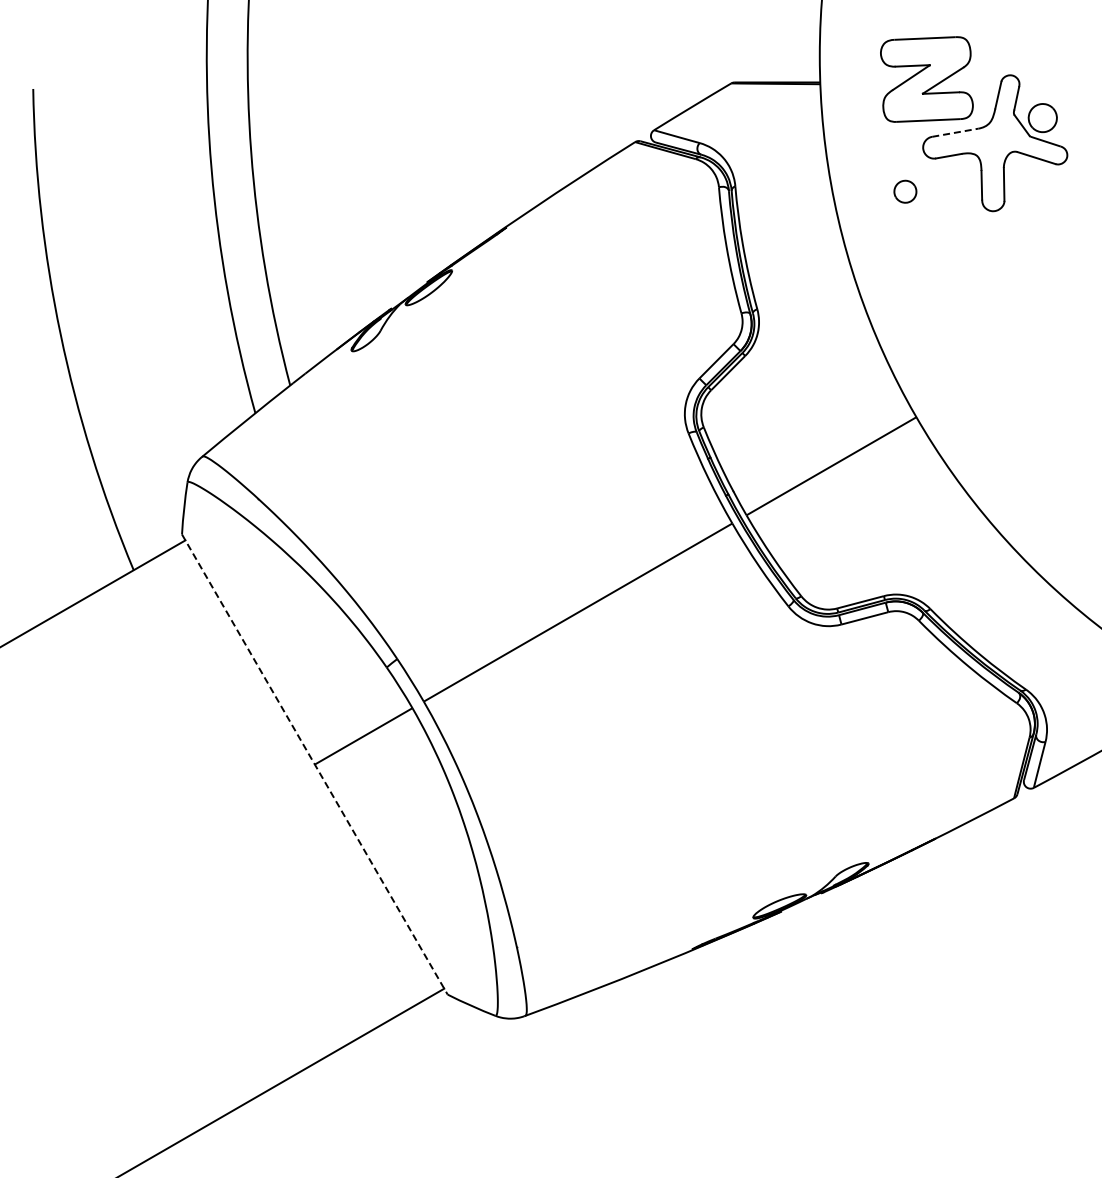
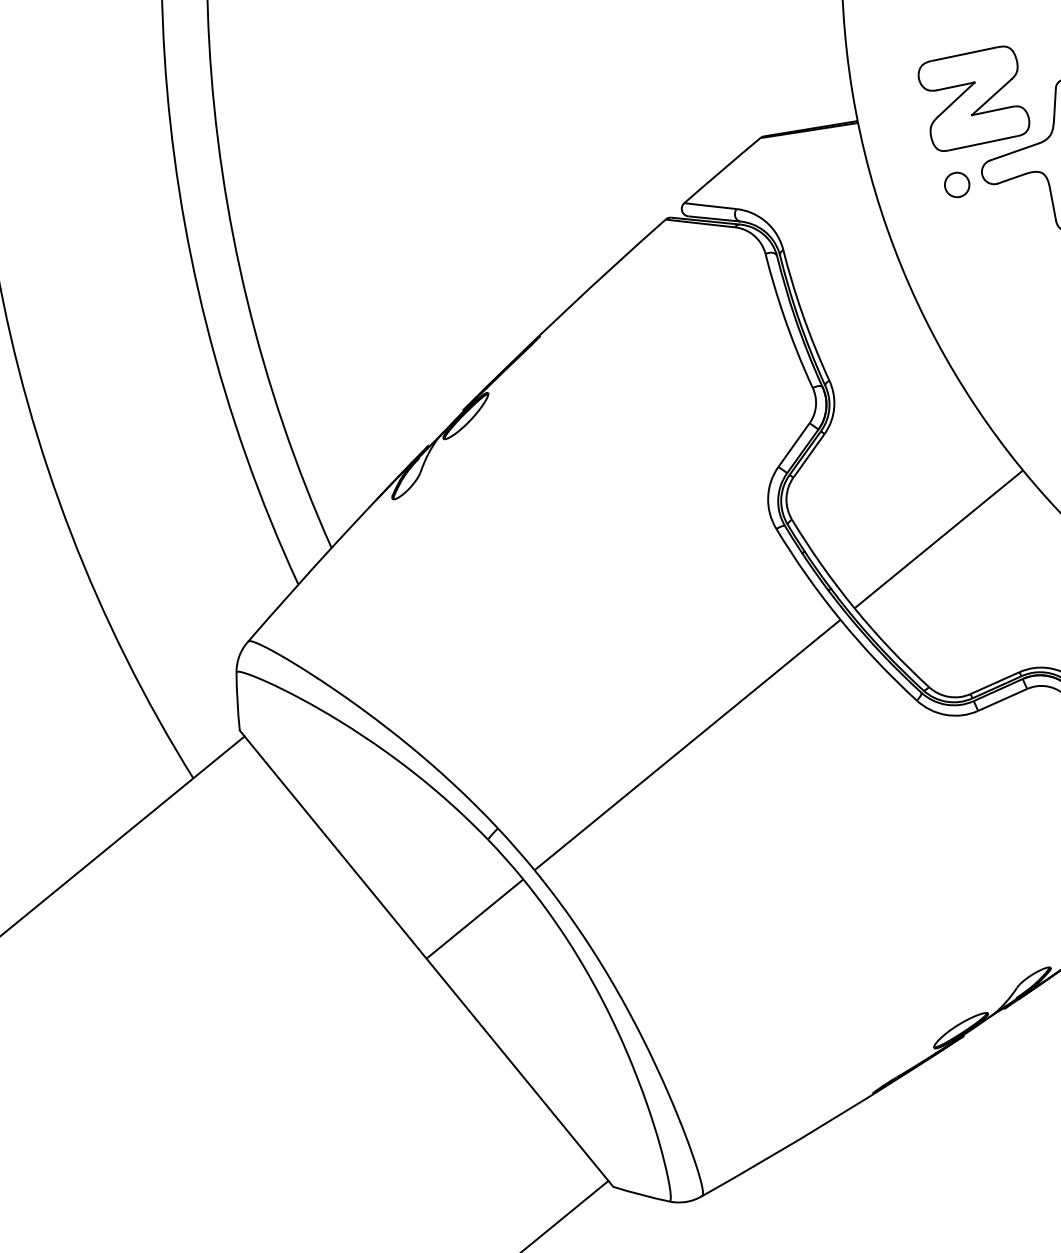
line: (955, 132) -> (1014, 151), dashed -> solid
part: (905, 191) -> (957, 184), moved
line: (314, 764) -> (426, 958), dashed -> solid

